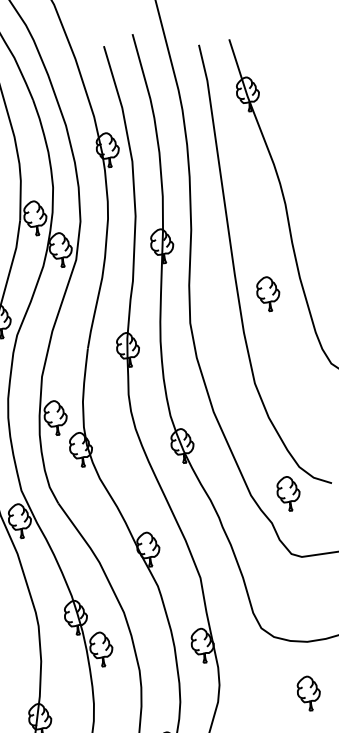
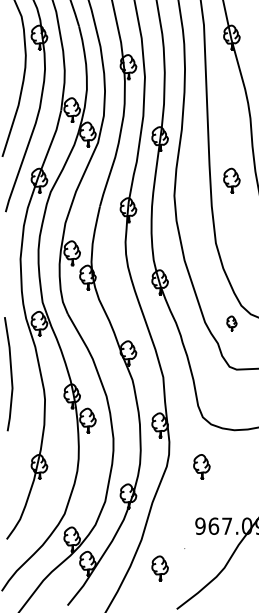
part: (288, 493) -> (231, 323), size x0.6
part: (308, 692) -> (201, 466), moved

